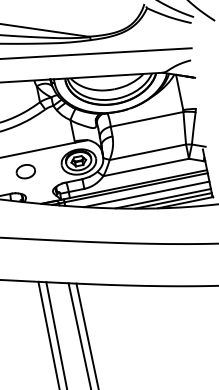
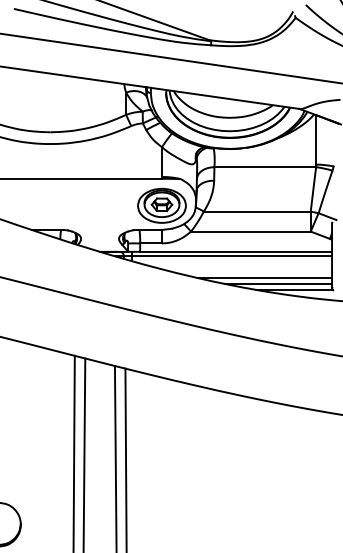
part: (25, 171) -> (87, 204), removed
line: (146, 194) -> (244, 267), removed

